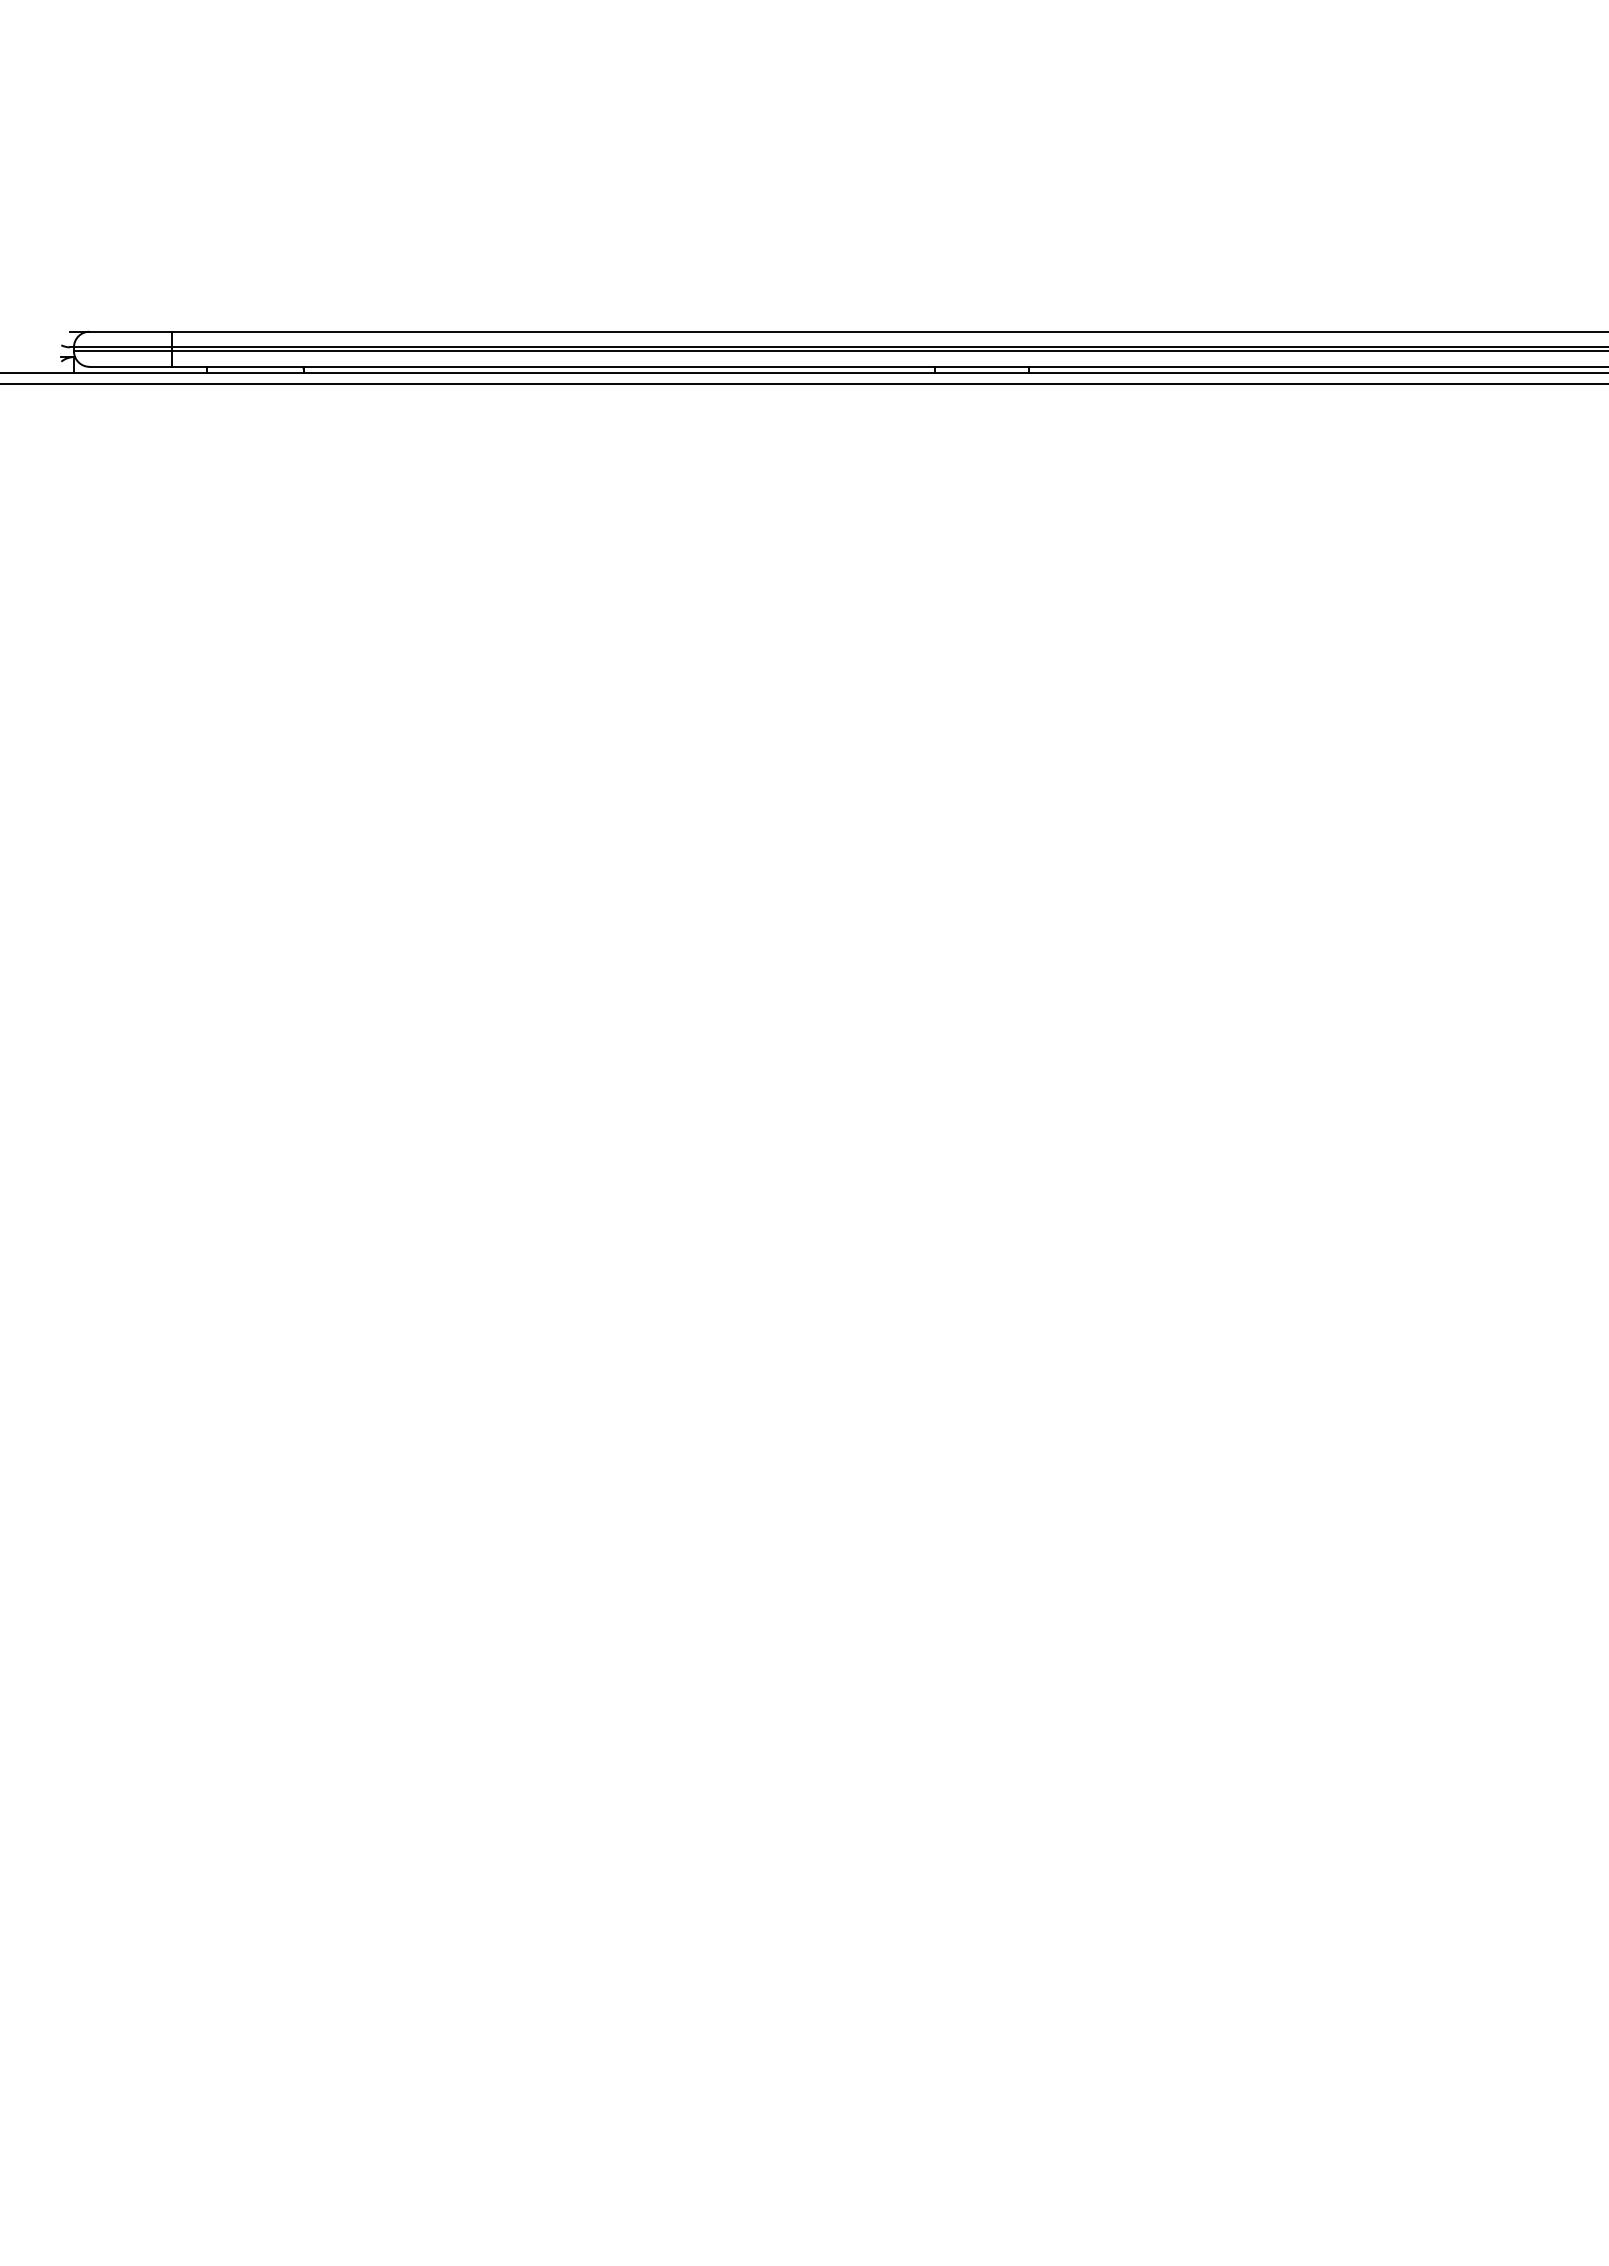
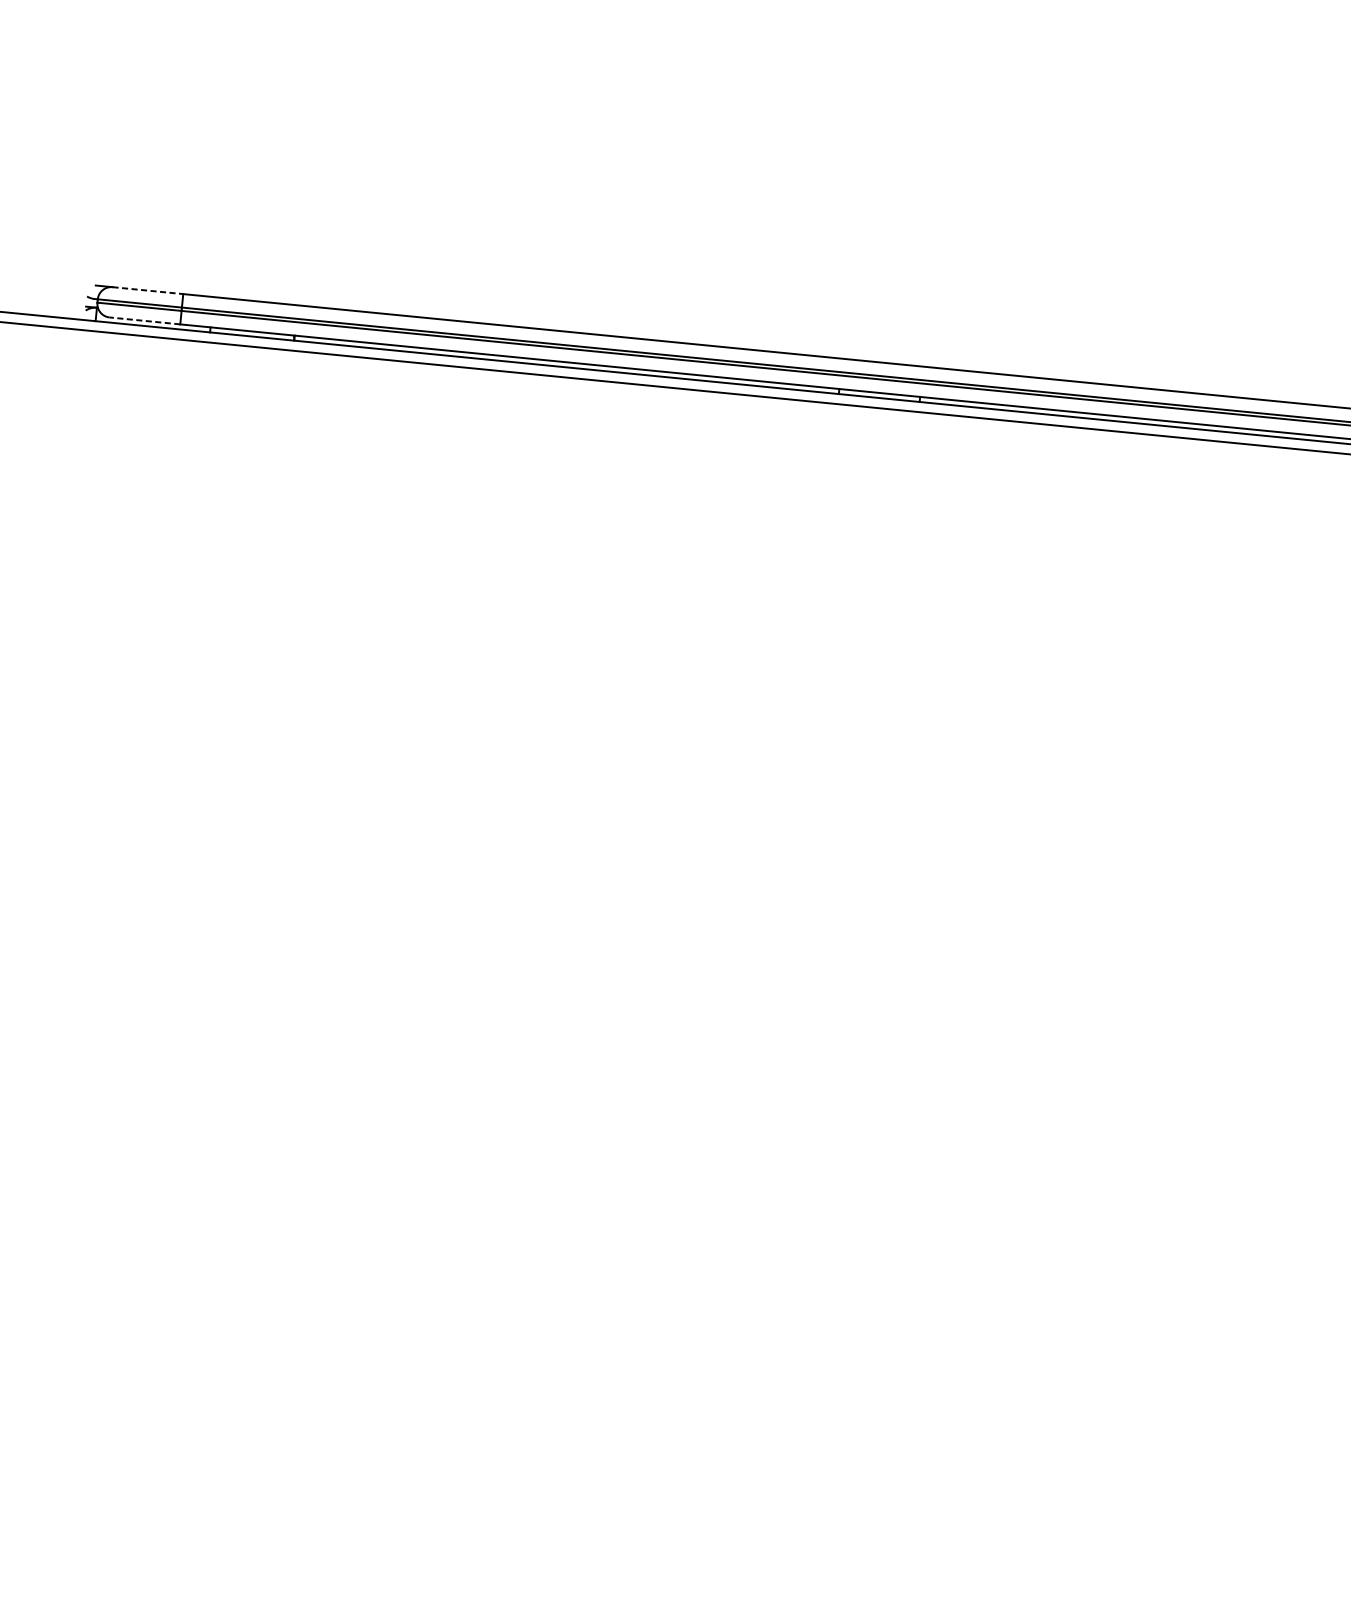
line: (130, 331) -> (147, 290), solid -> dashed
line: (130, 366) -> (144, 320), solid -> dashed

